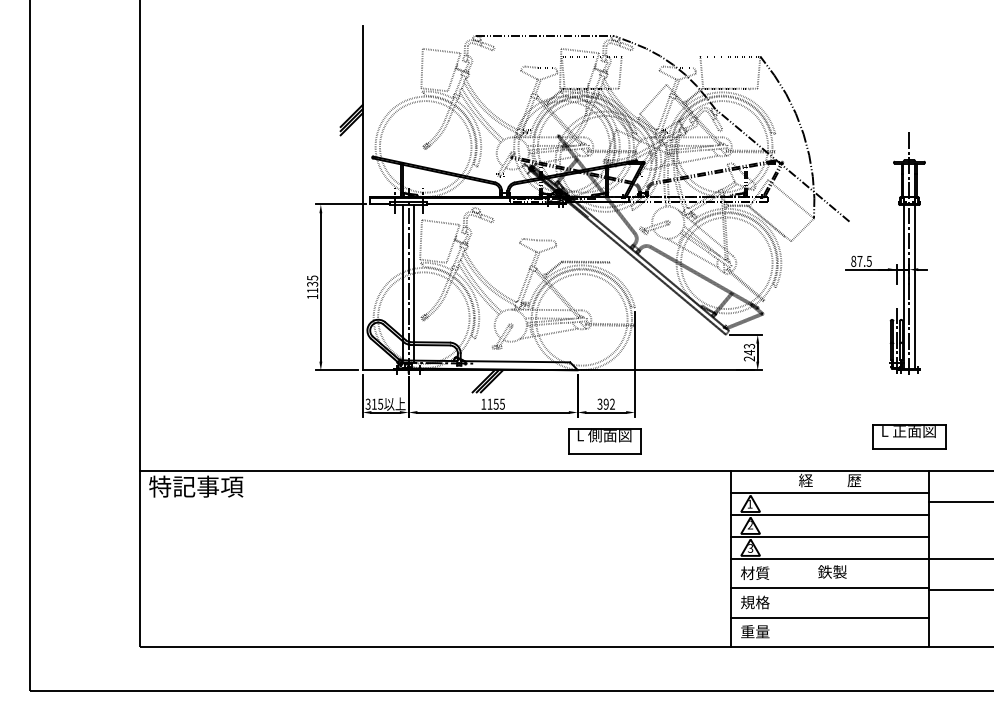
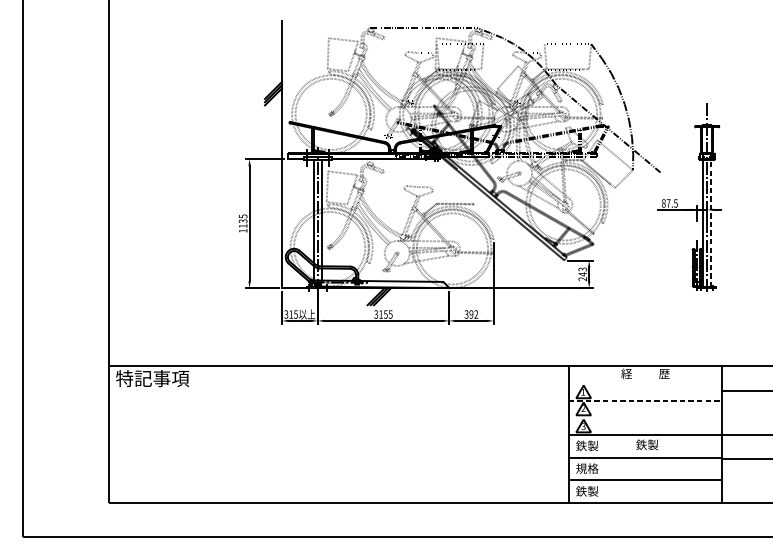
line: (914, 287) -> (711, 223), solid -> dashed
text: (483, 403) -> (376, 313), 1155 -> 3155
part: (909, 436) -> (707, 339), removed
part: (604, 441) -> (470, 343), removed
line: (829, 493) -> (644, 383), removed
line: (830, 515) -> (645, 400), solid -> dashed
line: (829, 537) -> (644, 418), removed
text: (755, 573) -> (587, 446), 材質 -> 鉄製
text: (754, 631) -> (586, 491), 重量 -> 鉄製

